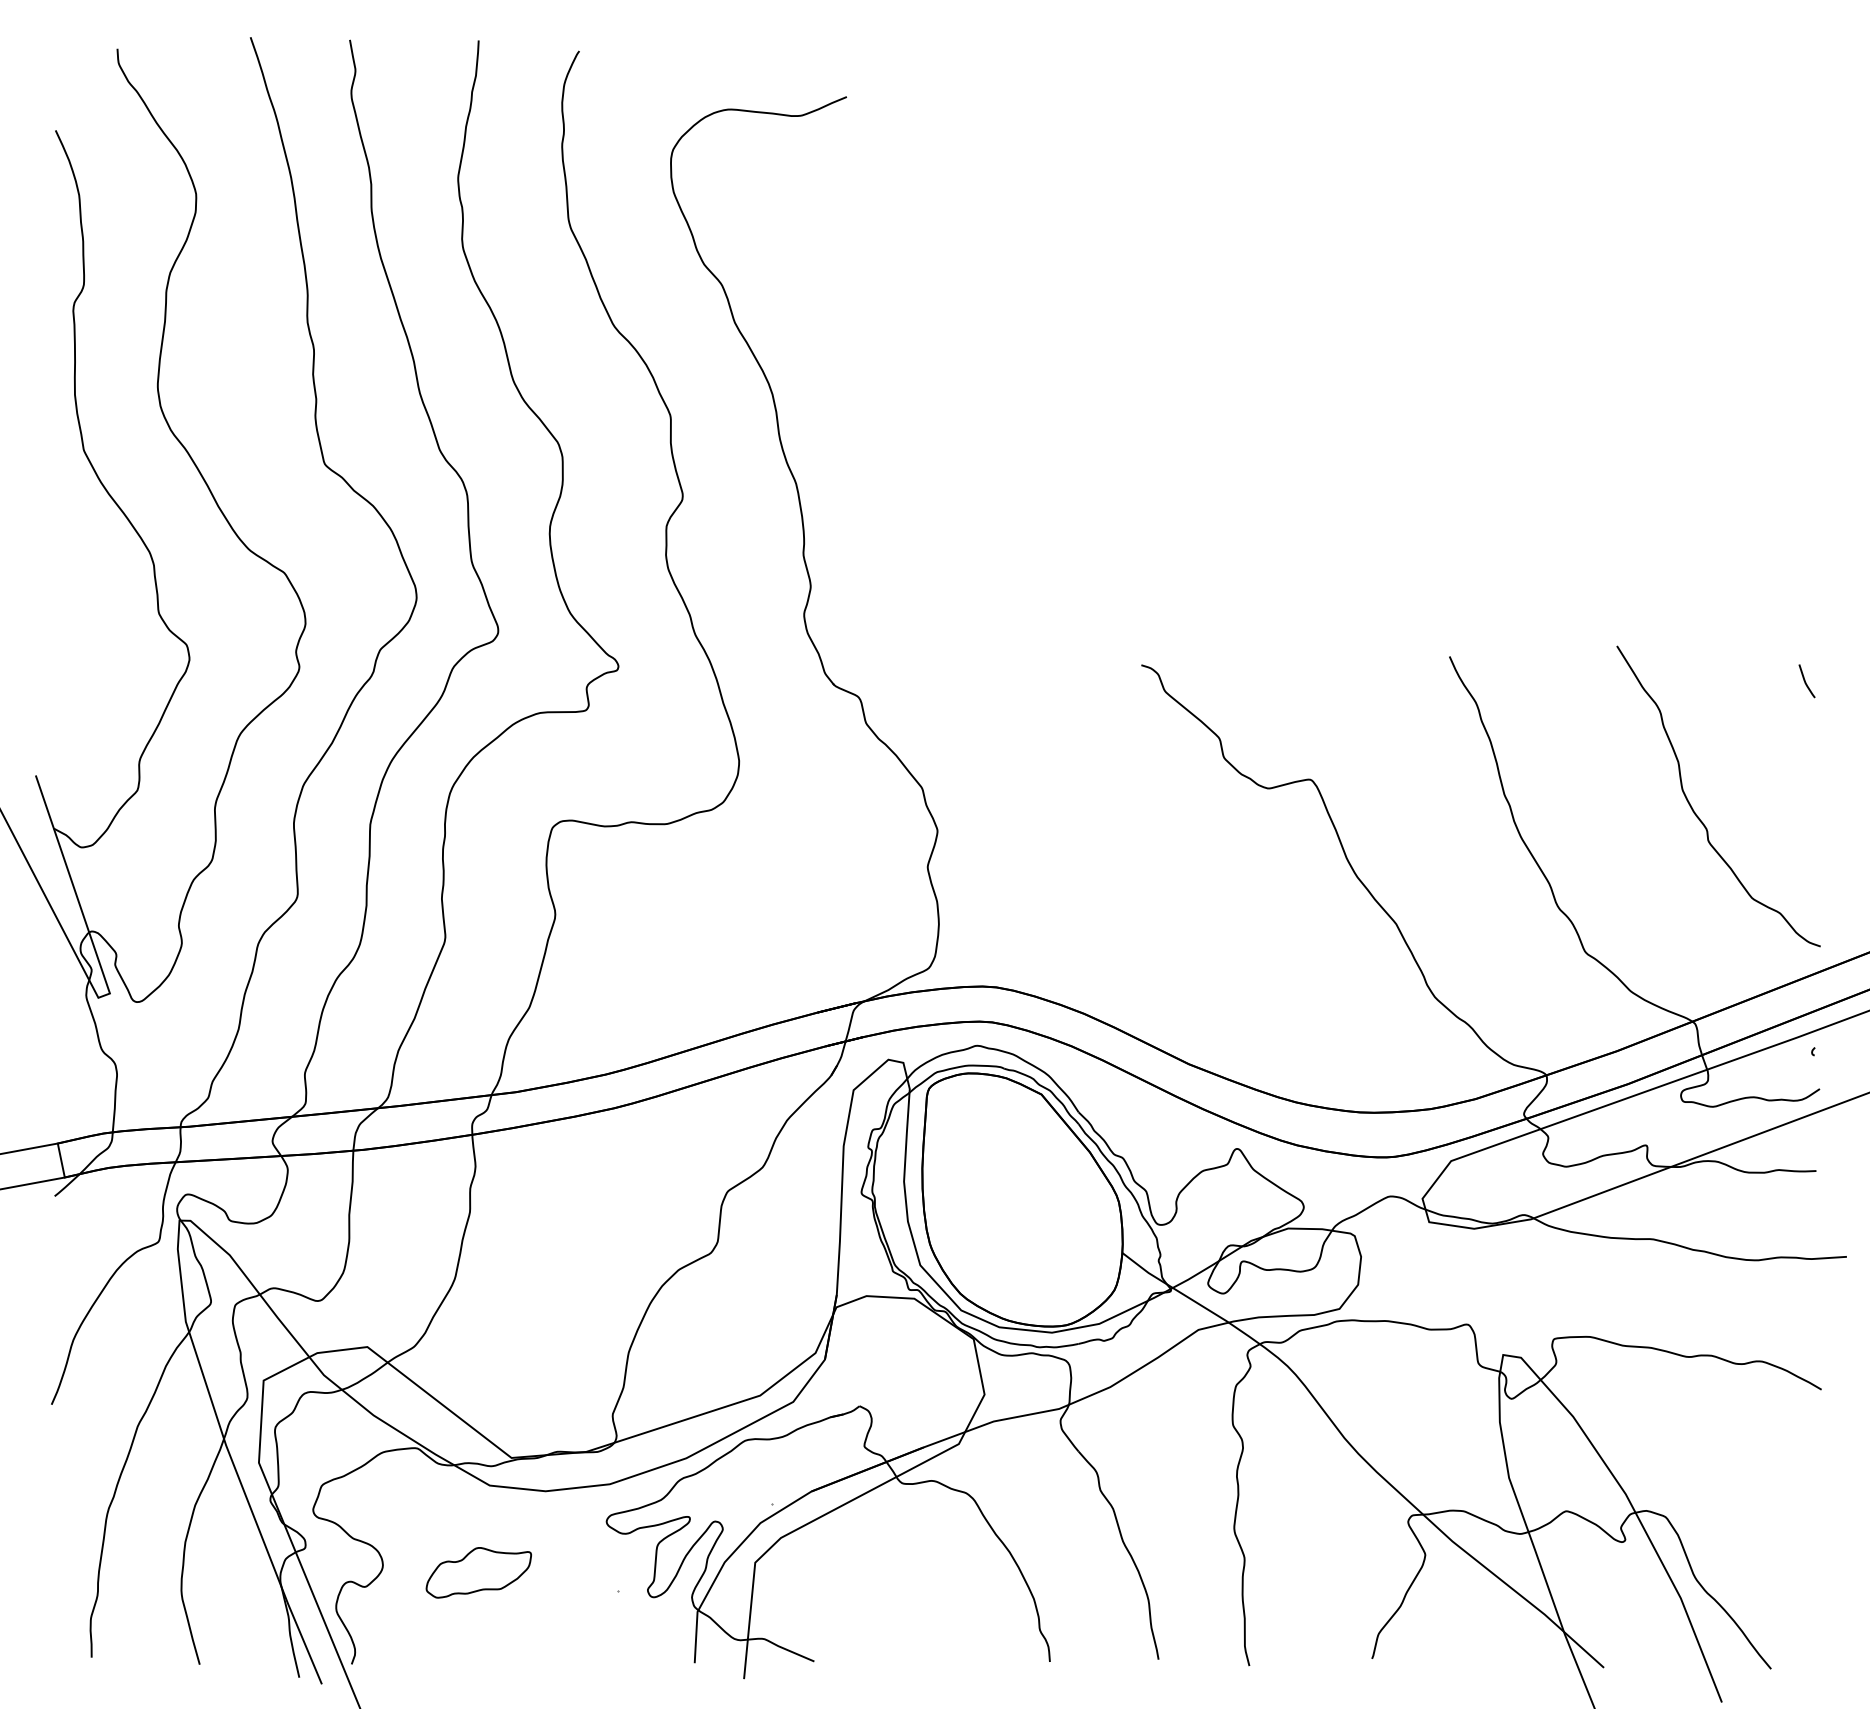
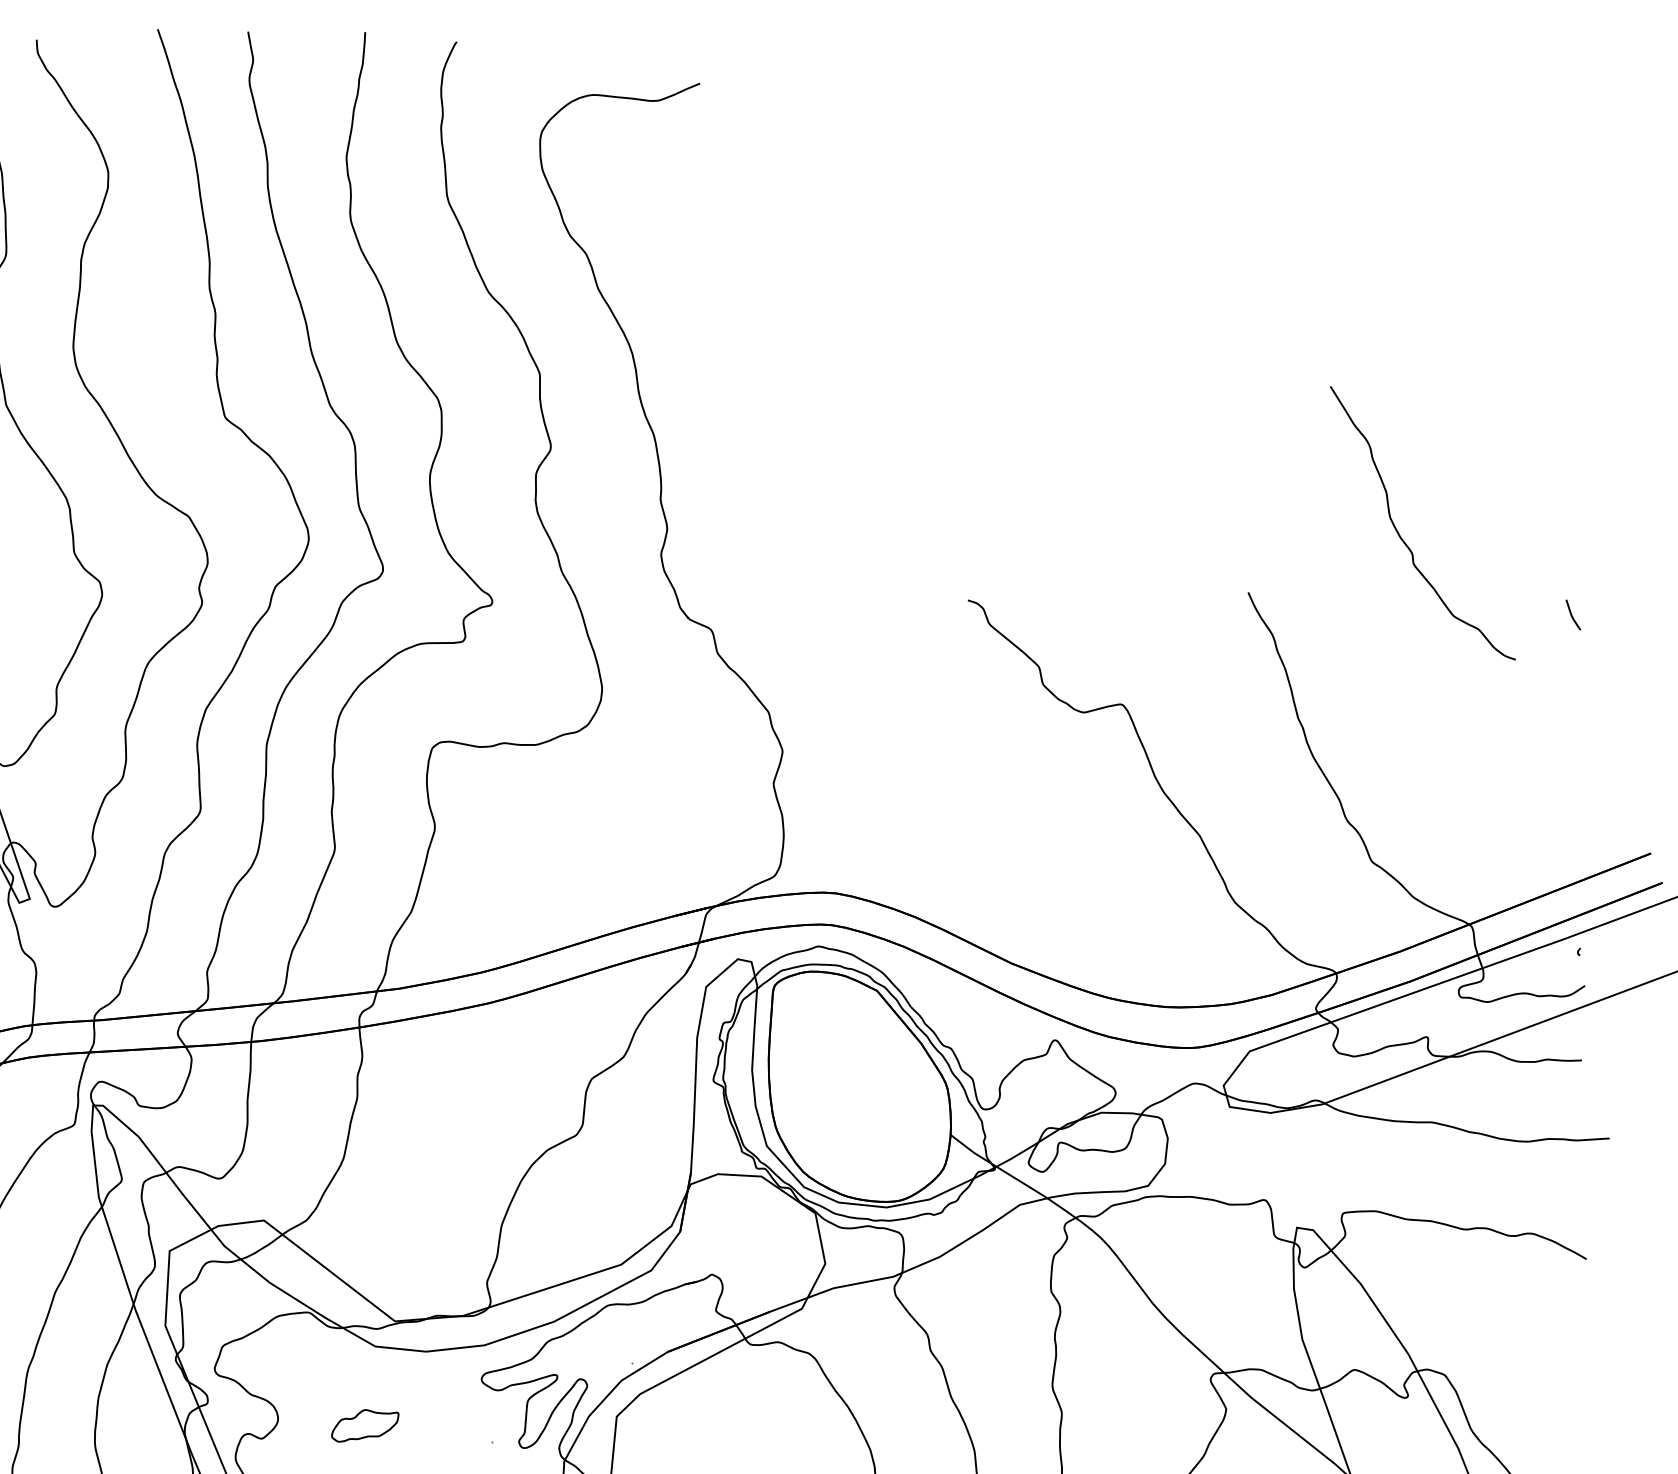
curve: (1694, 810) -> (1400, 536), moved
part: (478, 1572) -> (365, 1425), size x0.7

